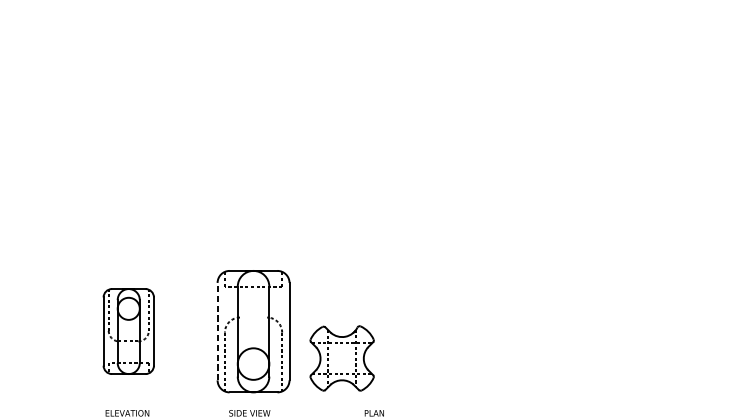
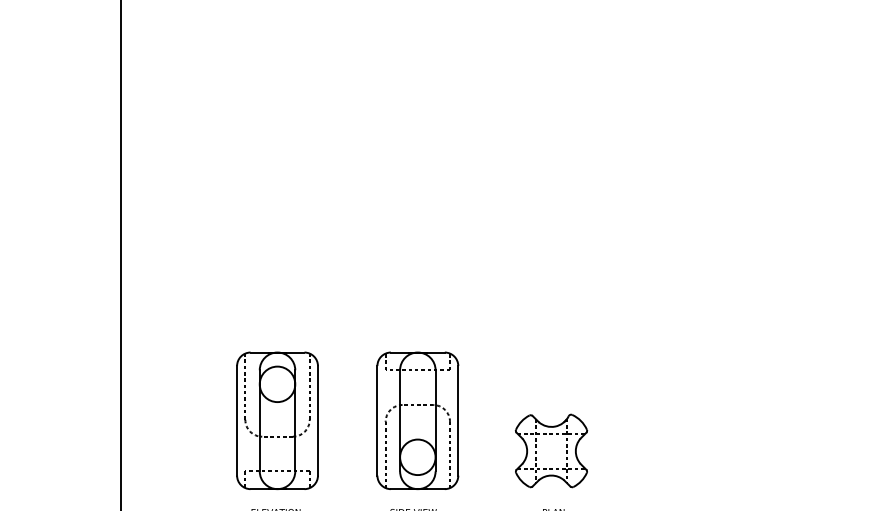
line: (253, 317) -> (417, 404), added
part: (128, 331) -> (277, 420), size x1.43
line: (217, 331) -> (377, 420), dashed -> solid
part: (342, 358) -> (551, 450), moved

